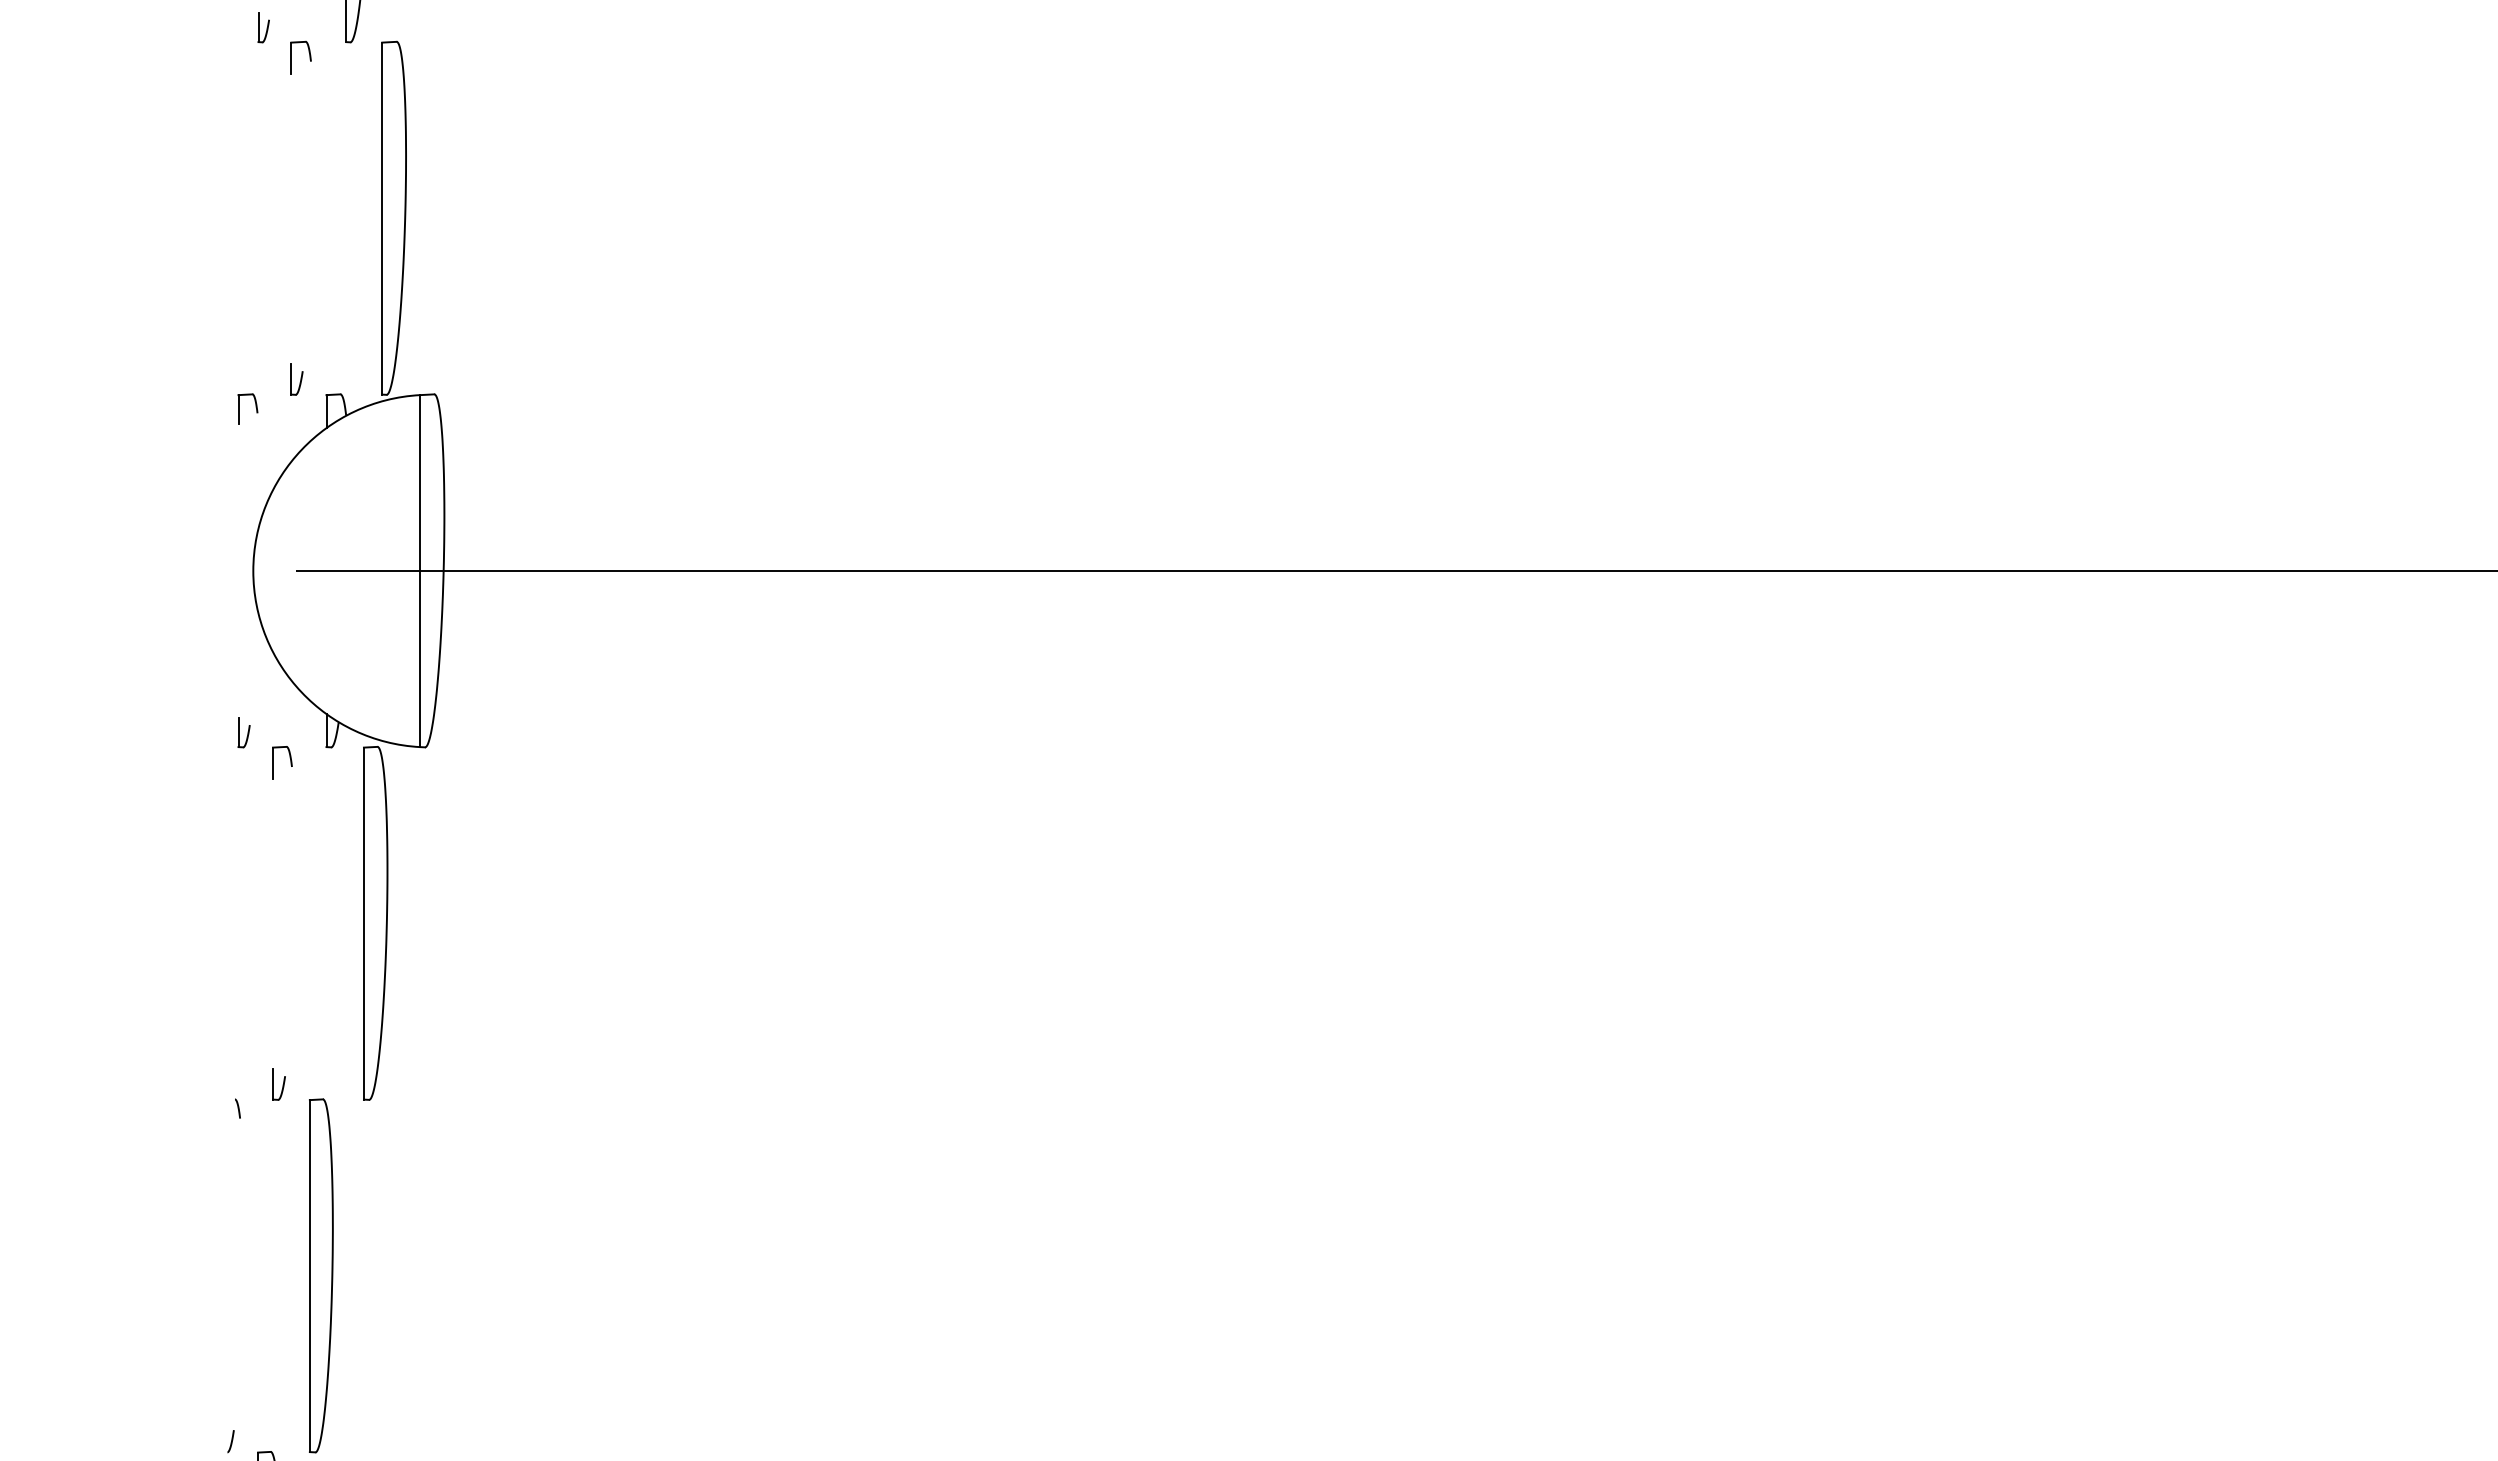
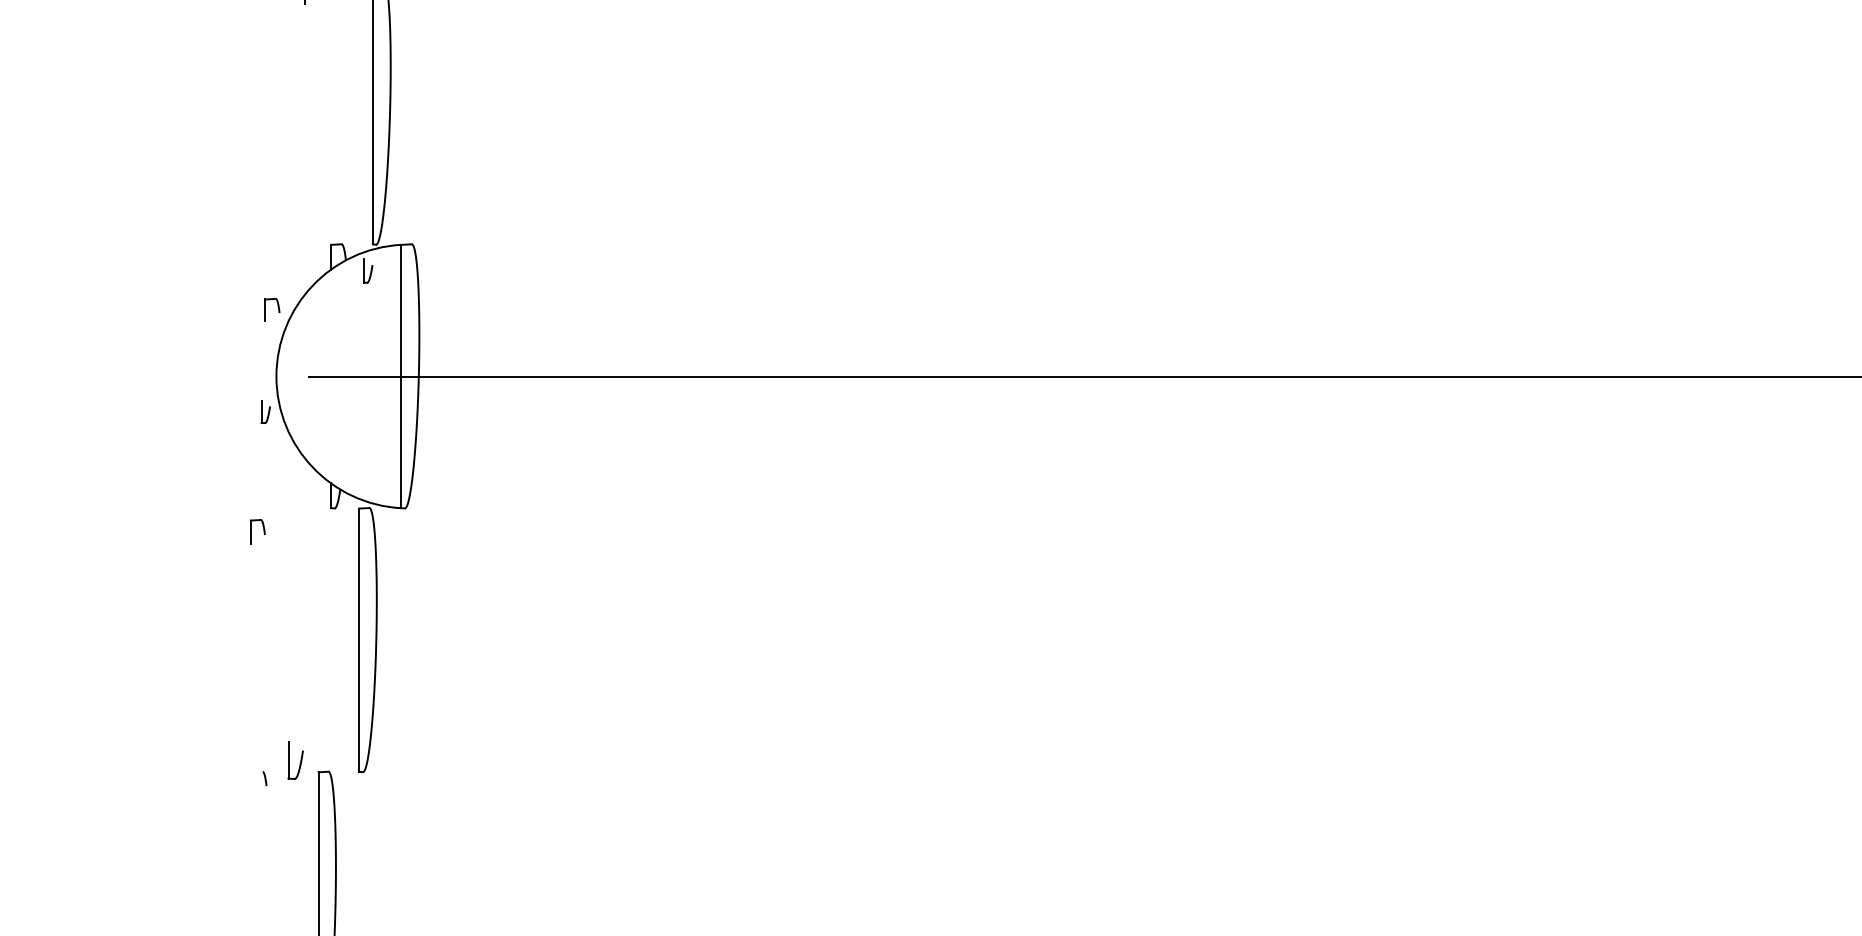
part: (296, 379) -> (367, 271), moved
part: (239, 408) -> (266, 309), moved
part: (243, 732) -> (265, 411), moved
part: (290, 762) -> (263, 531), moved
part: (278, 1084) -> (295, 760), size x1.6

